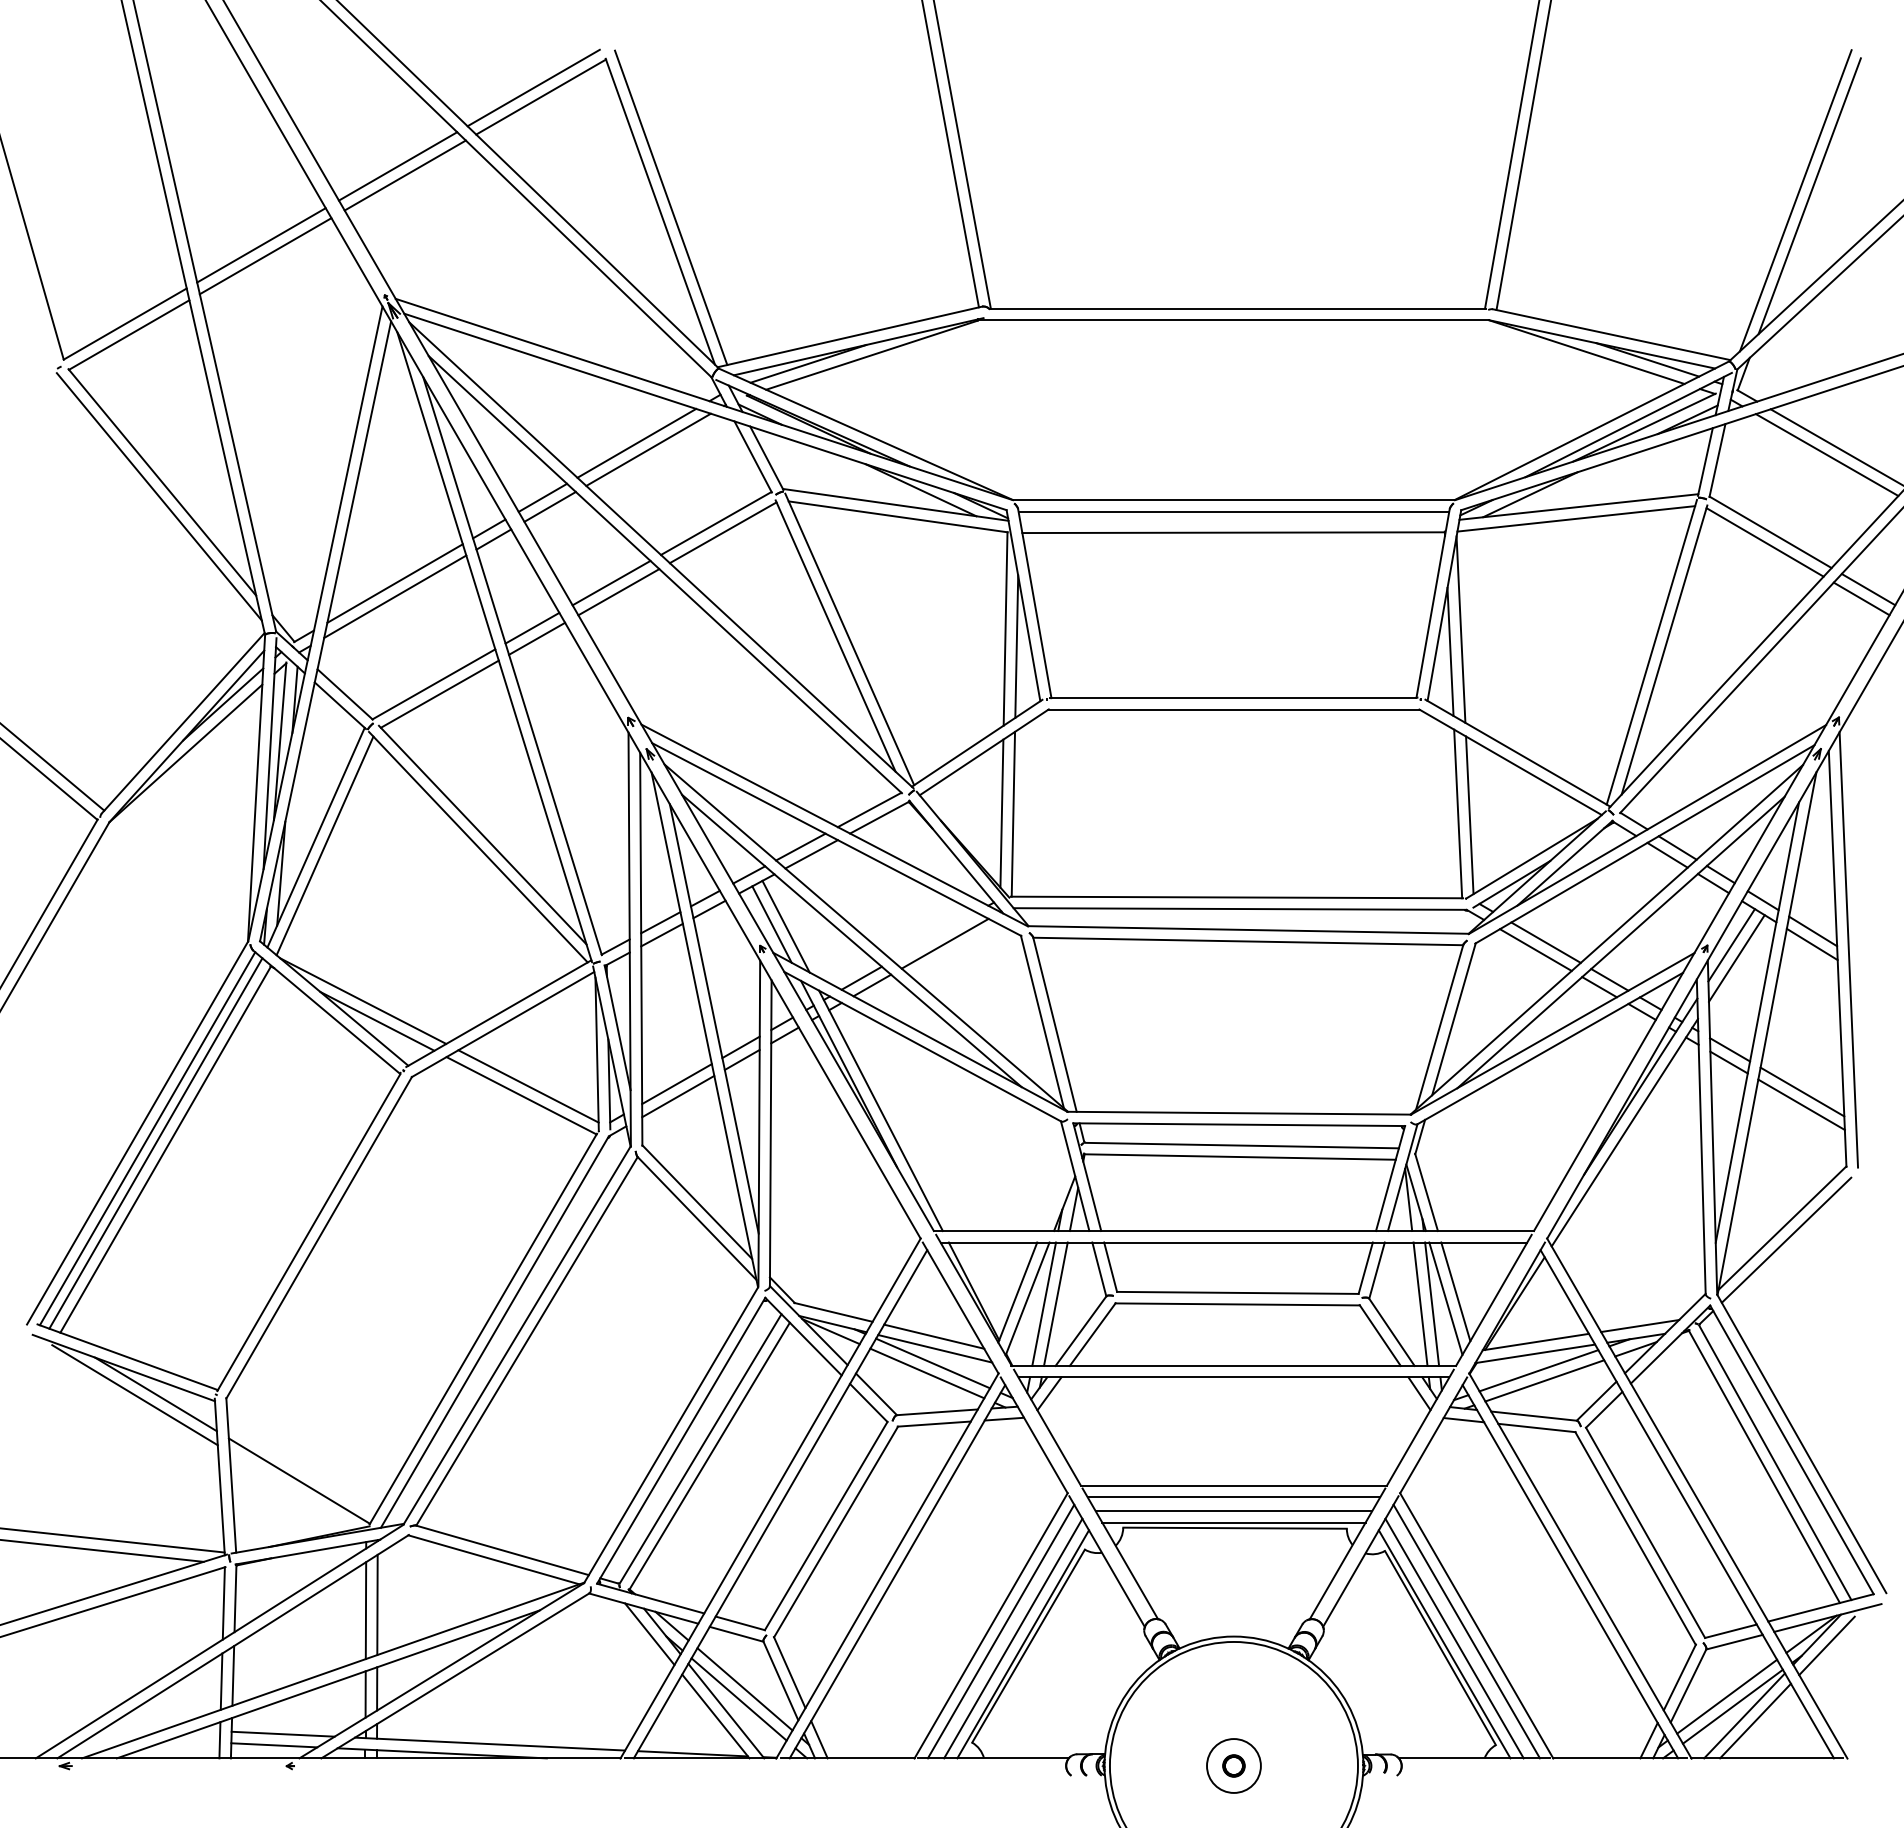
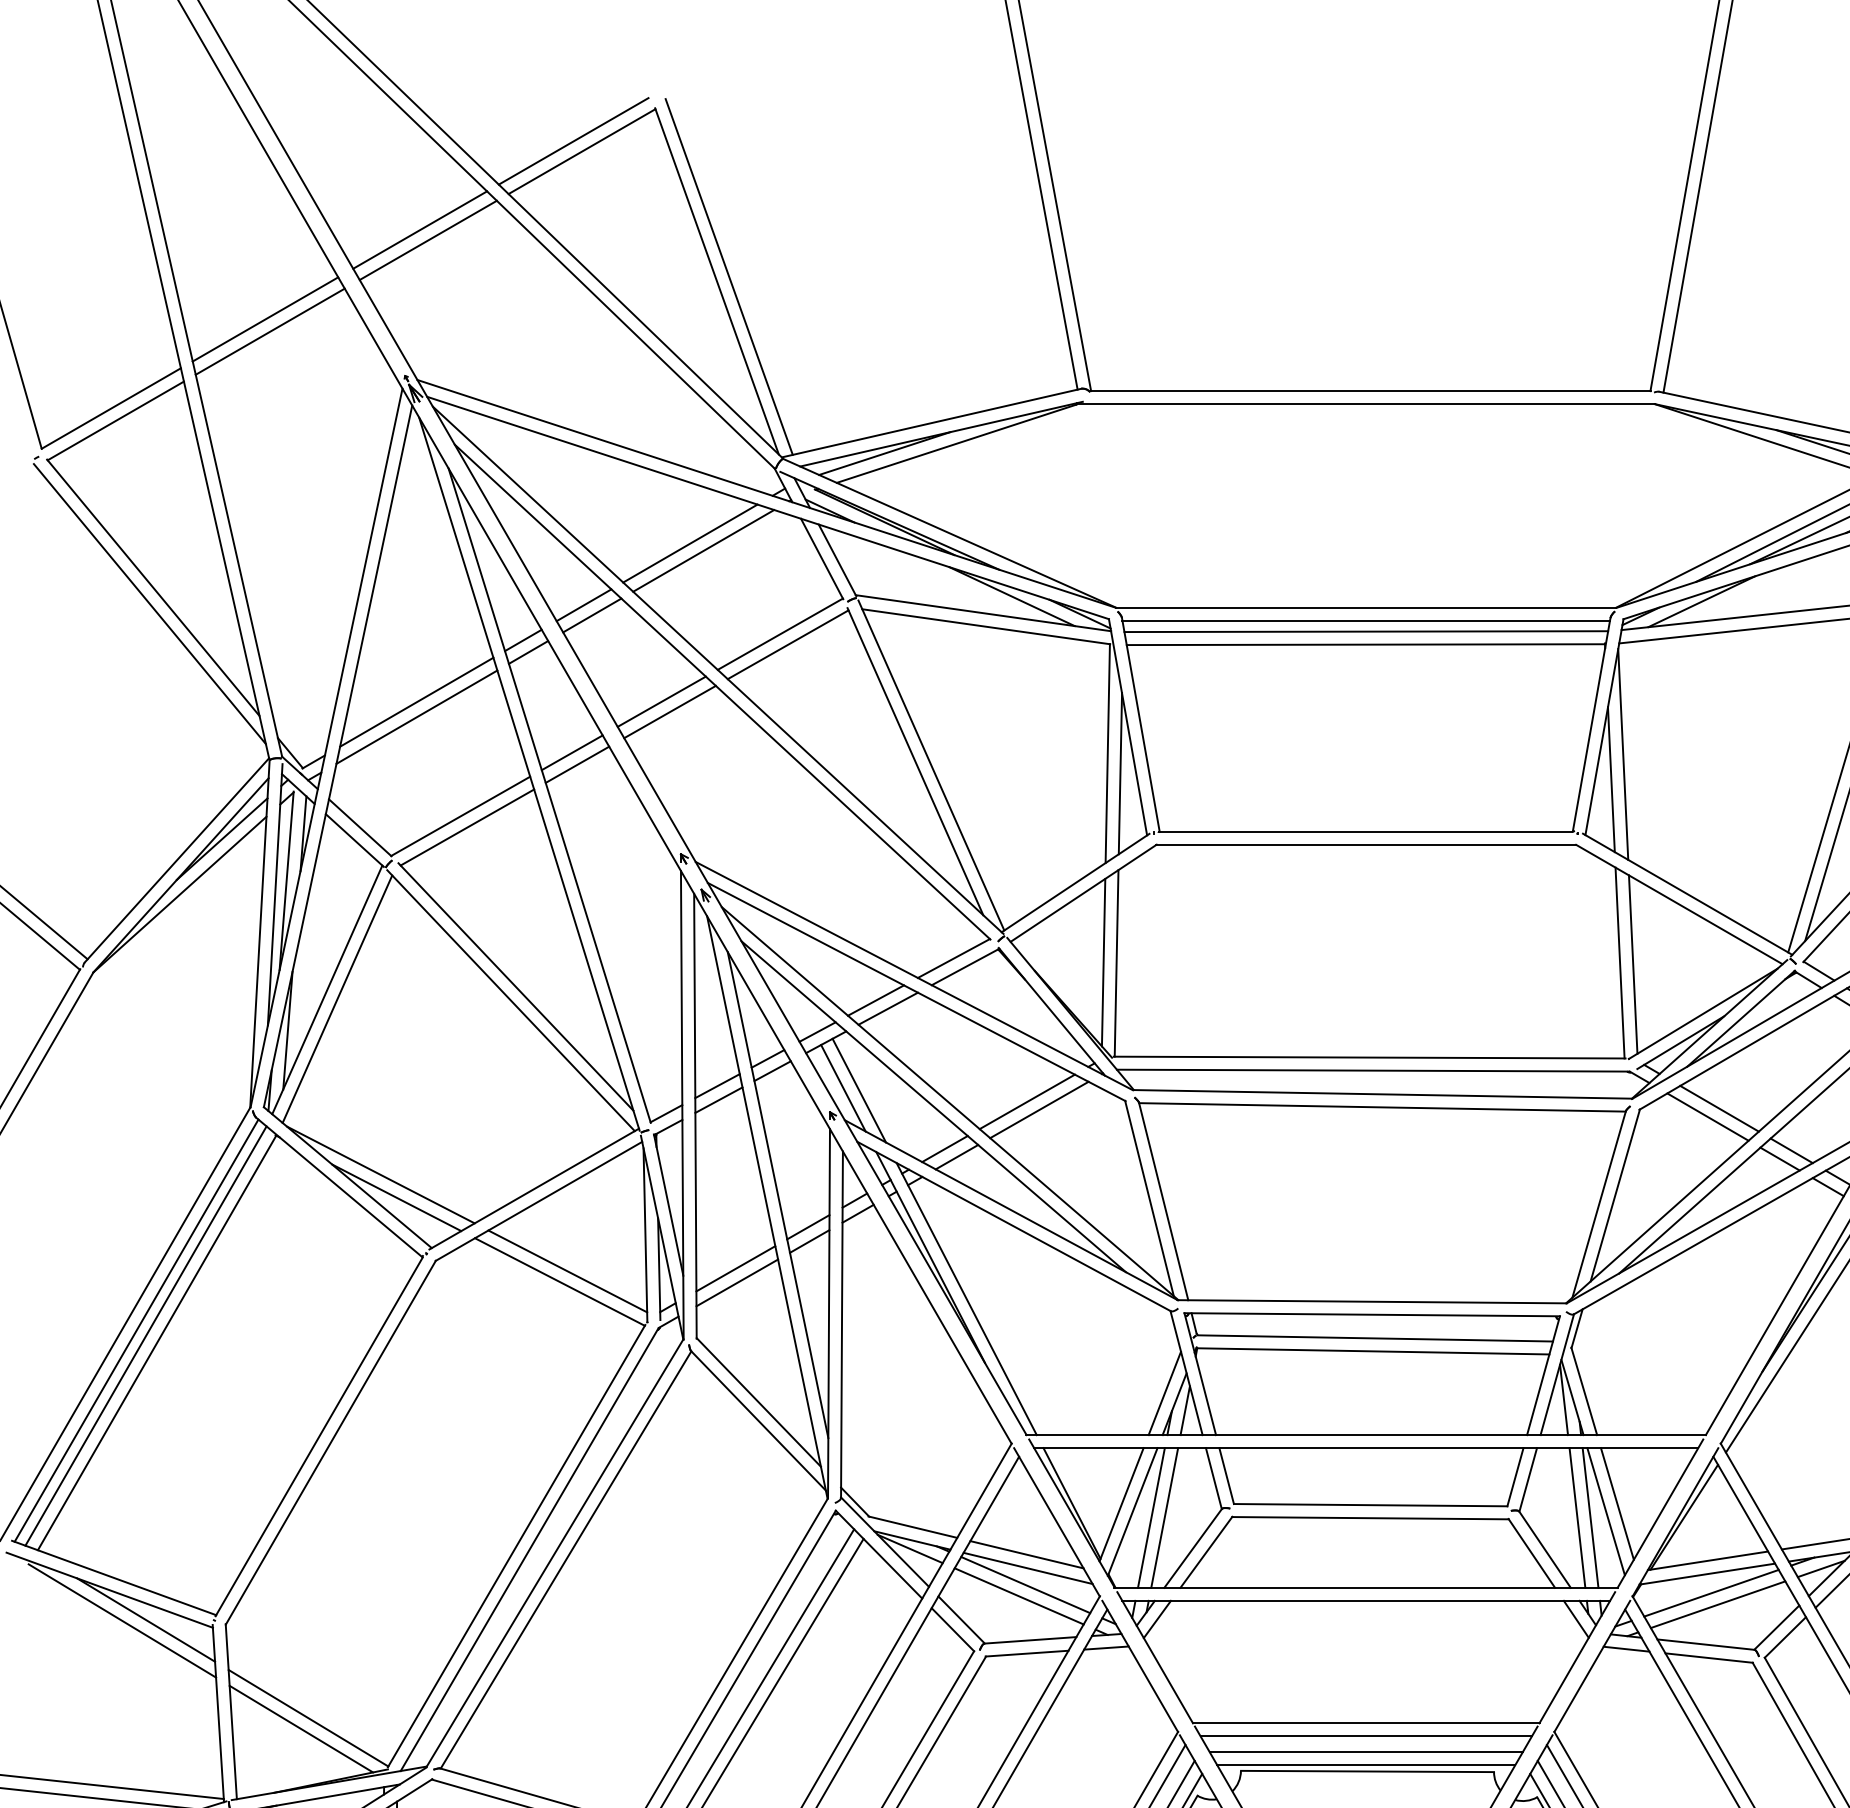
line: (1233, 520) -> (1365, 630), added
line: (934, 936) -> (1027, 1101), added
line: (1055, 1194) -> (1164, 1393), added
line: (292, 1490) -> (300, 1728), added

